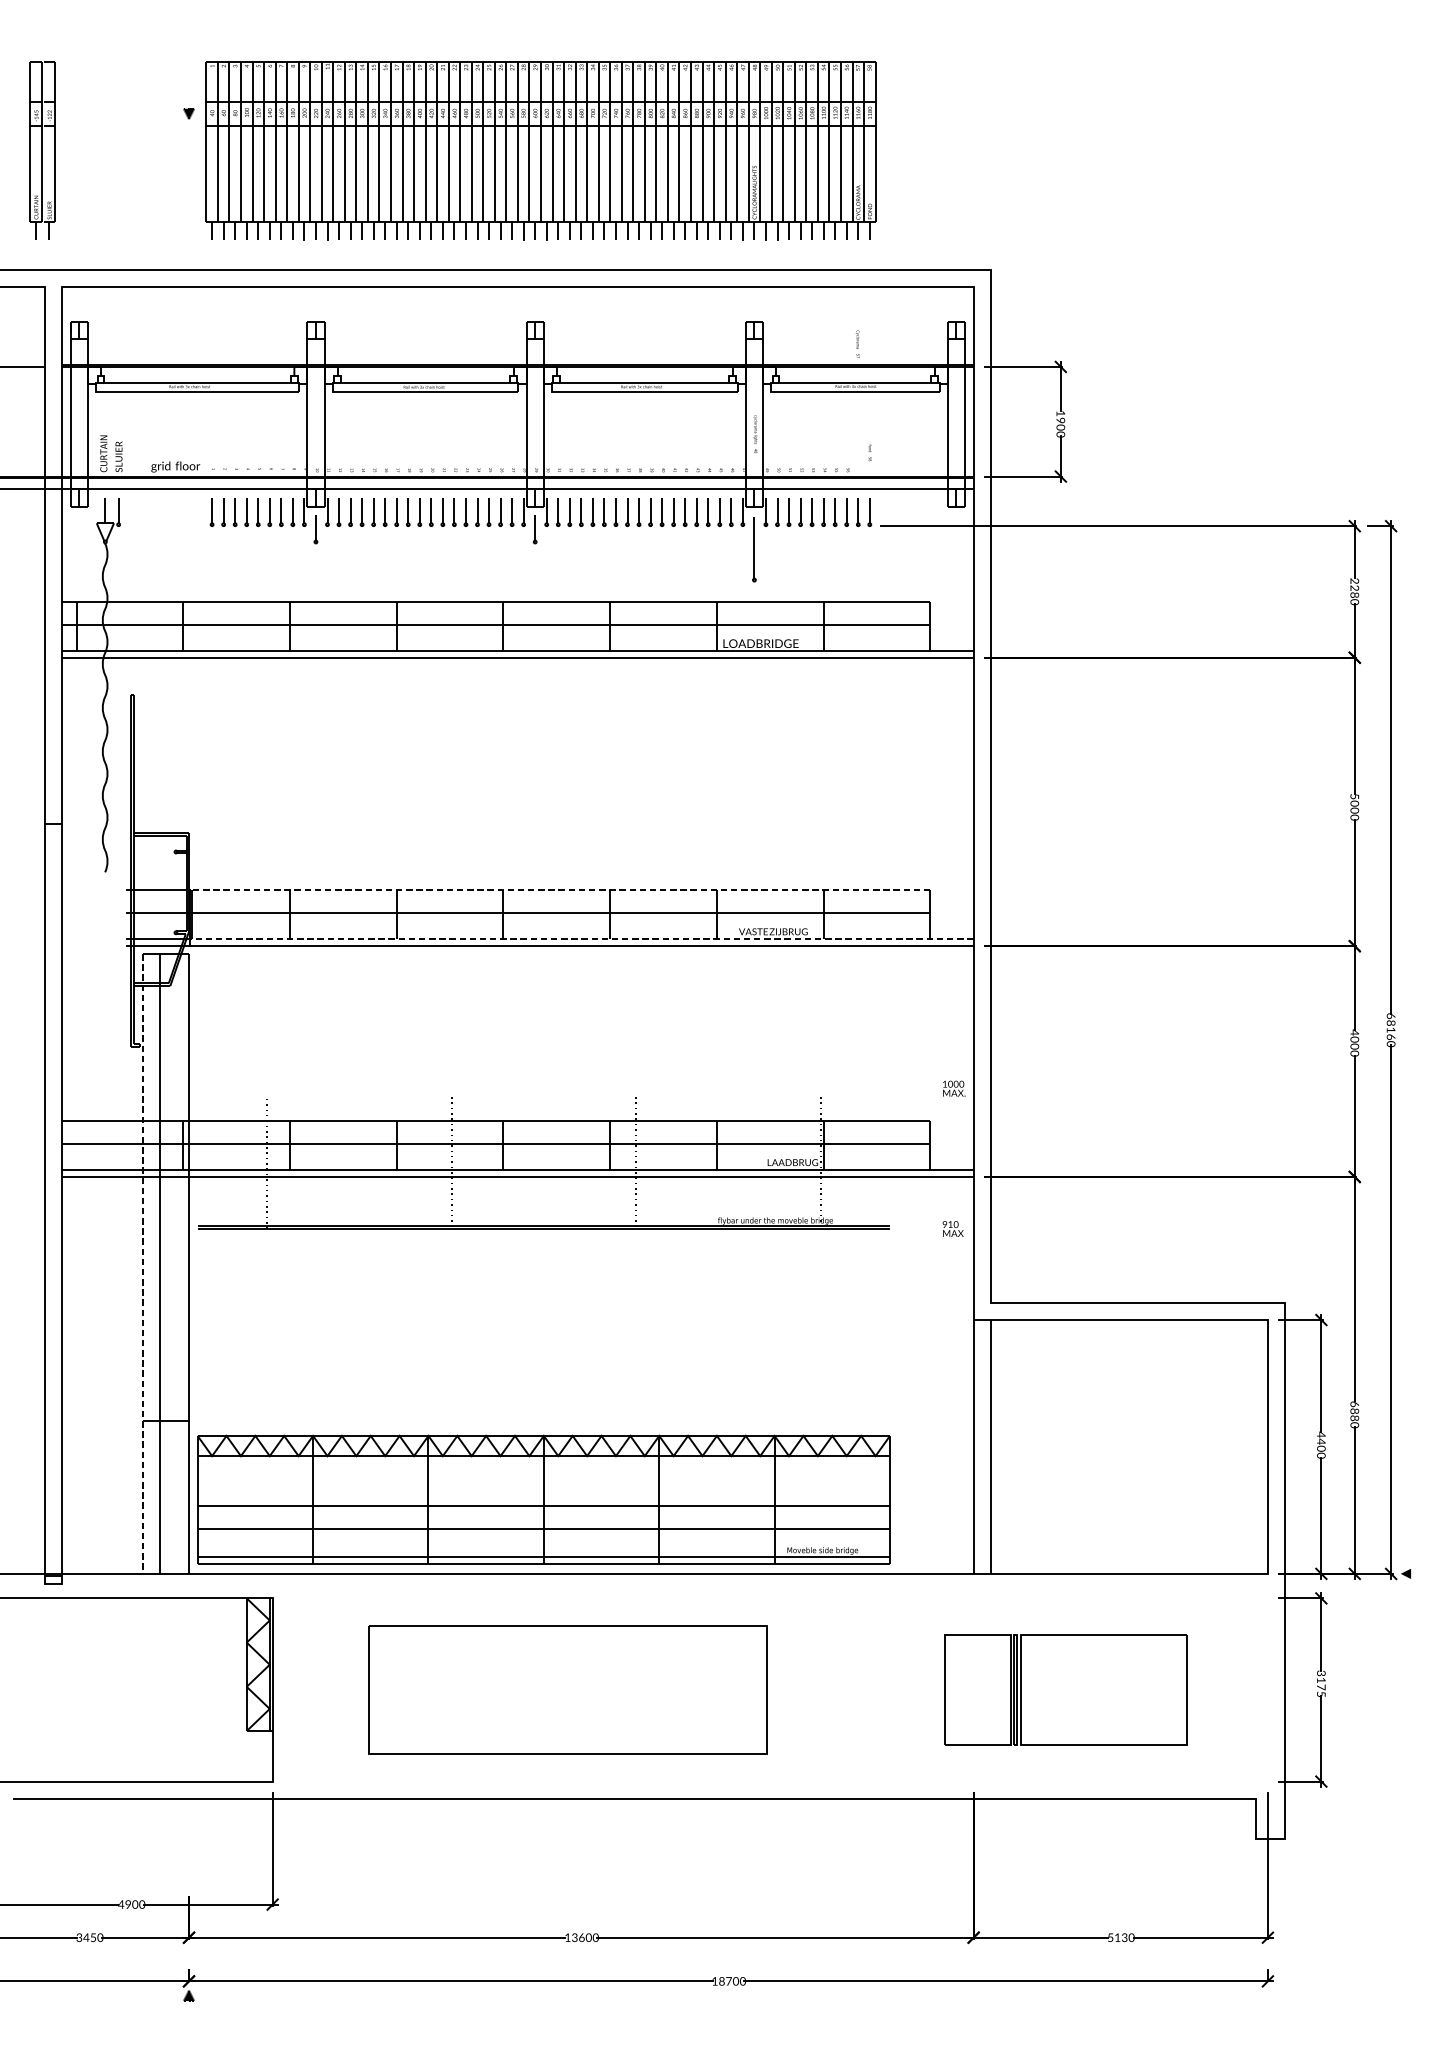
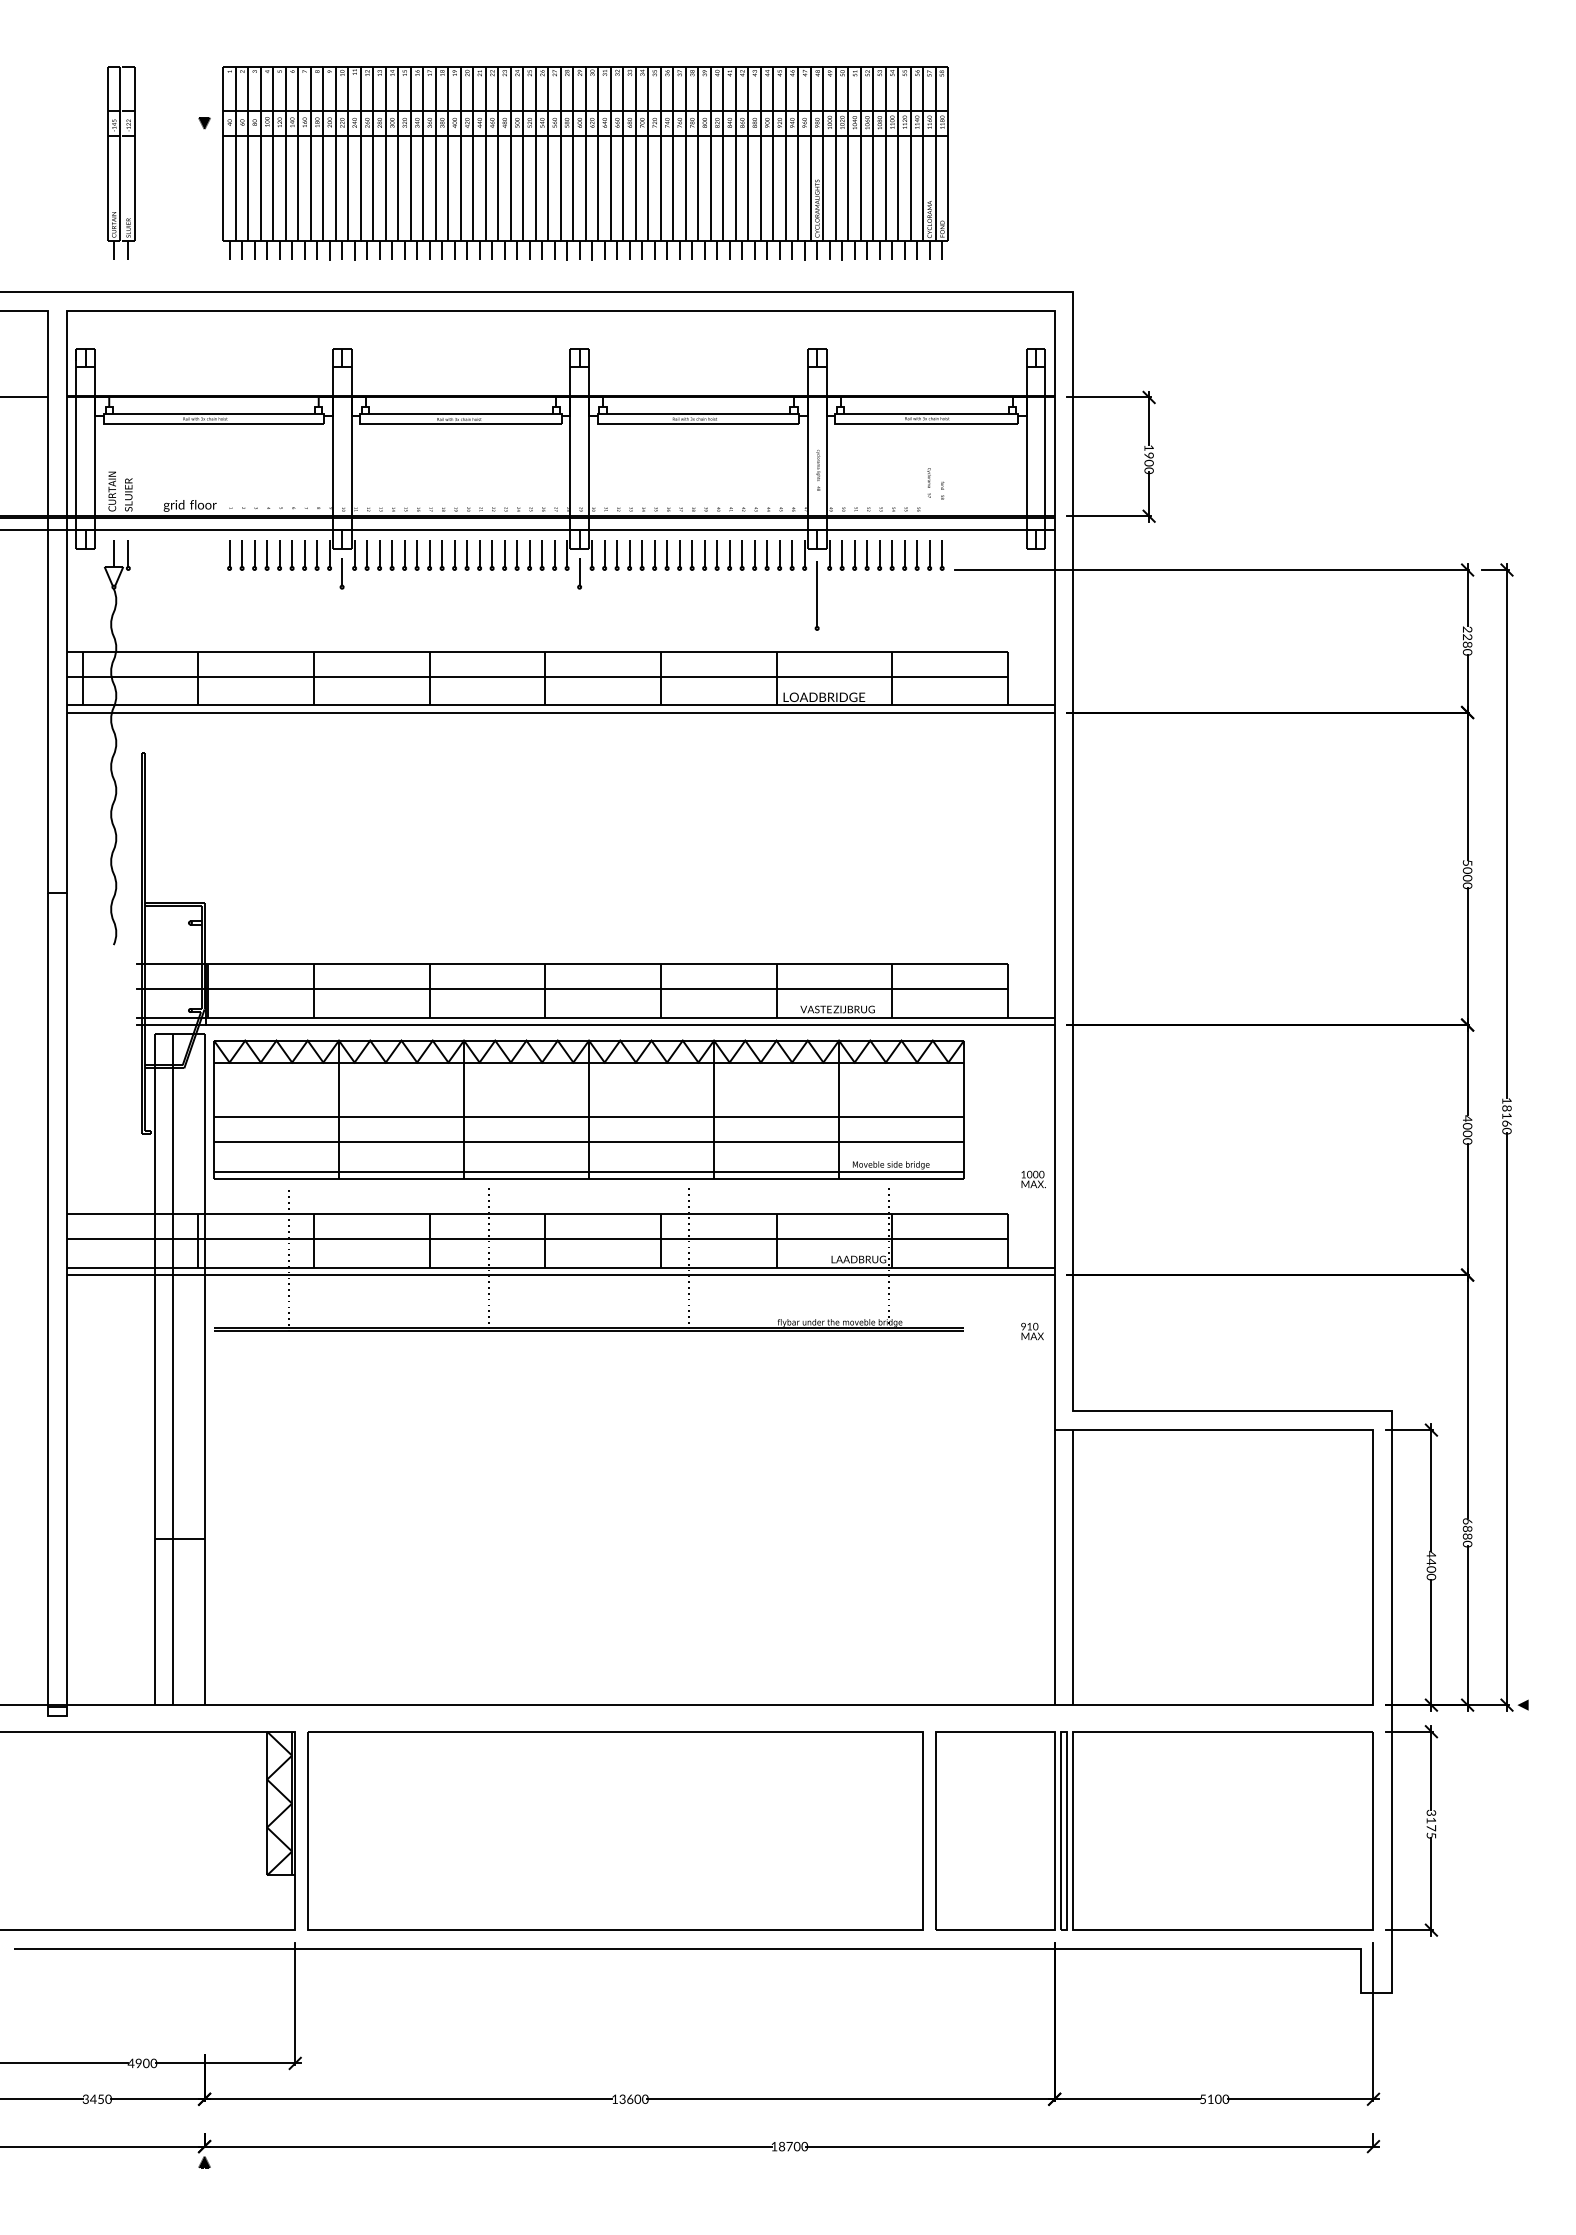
part: (43, 150) -> (121, 162), moved
text: (857, 343) -> (928, 482), moved
line: (559, 890) -> (606, 964), dashed -> solid
line: (582, 939) -> (630, 1017), dashed -> solid
text: (1390, 1015) -> (1506, 1100), 68160 -> 18160
line: (142, 1264) -> (154, 1369), dashed -> solid
part: (543, 1499) -> (588, 1109), moved
part: (568, 1689) -> (615, 1830), size x1.43
part: (1065, 1689) -> (1154, 1830), size x1.67
text: (1124, 1937) -> (1218, 2099), 5130 -> 5100

